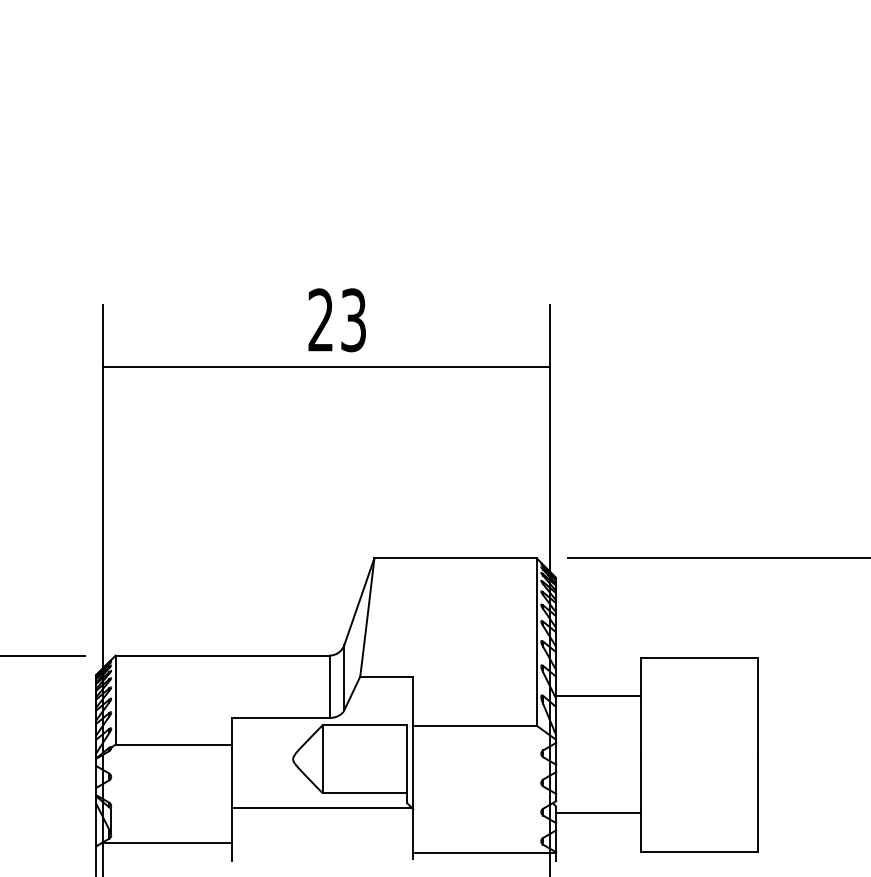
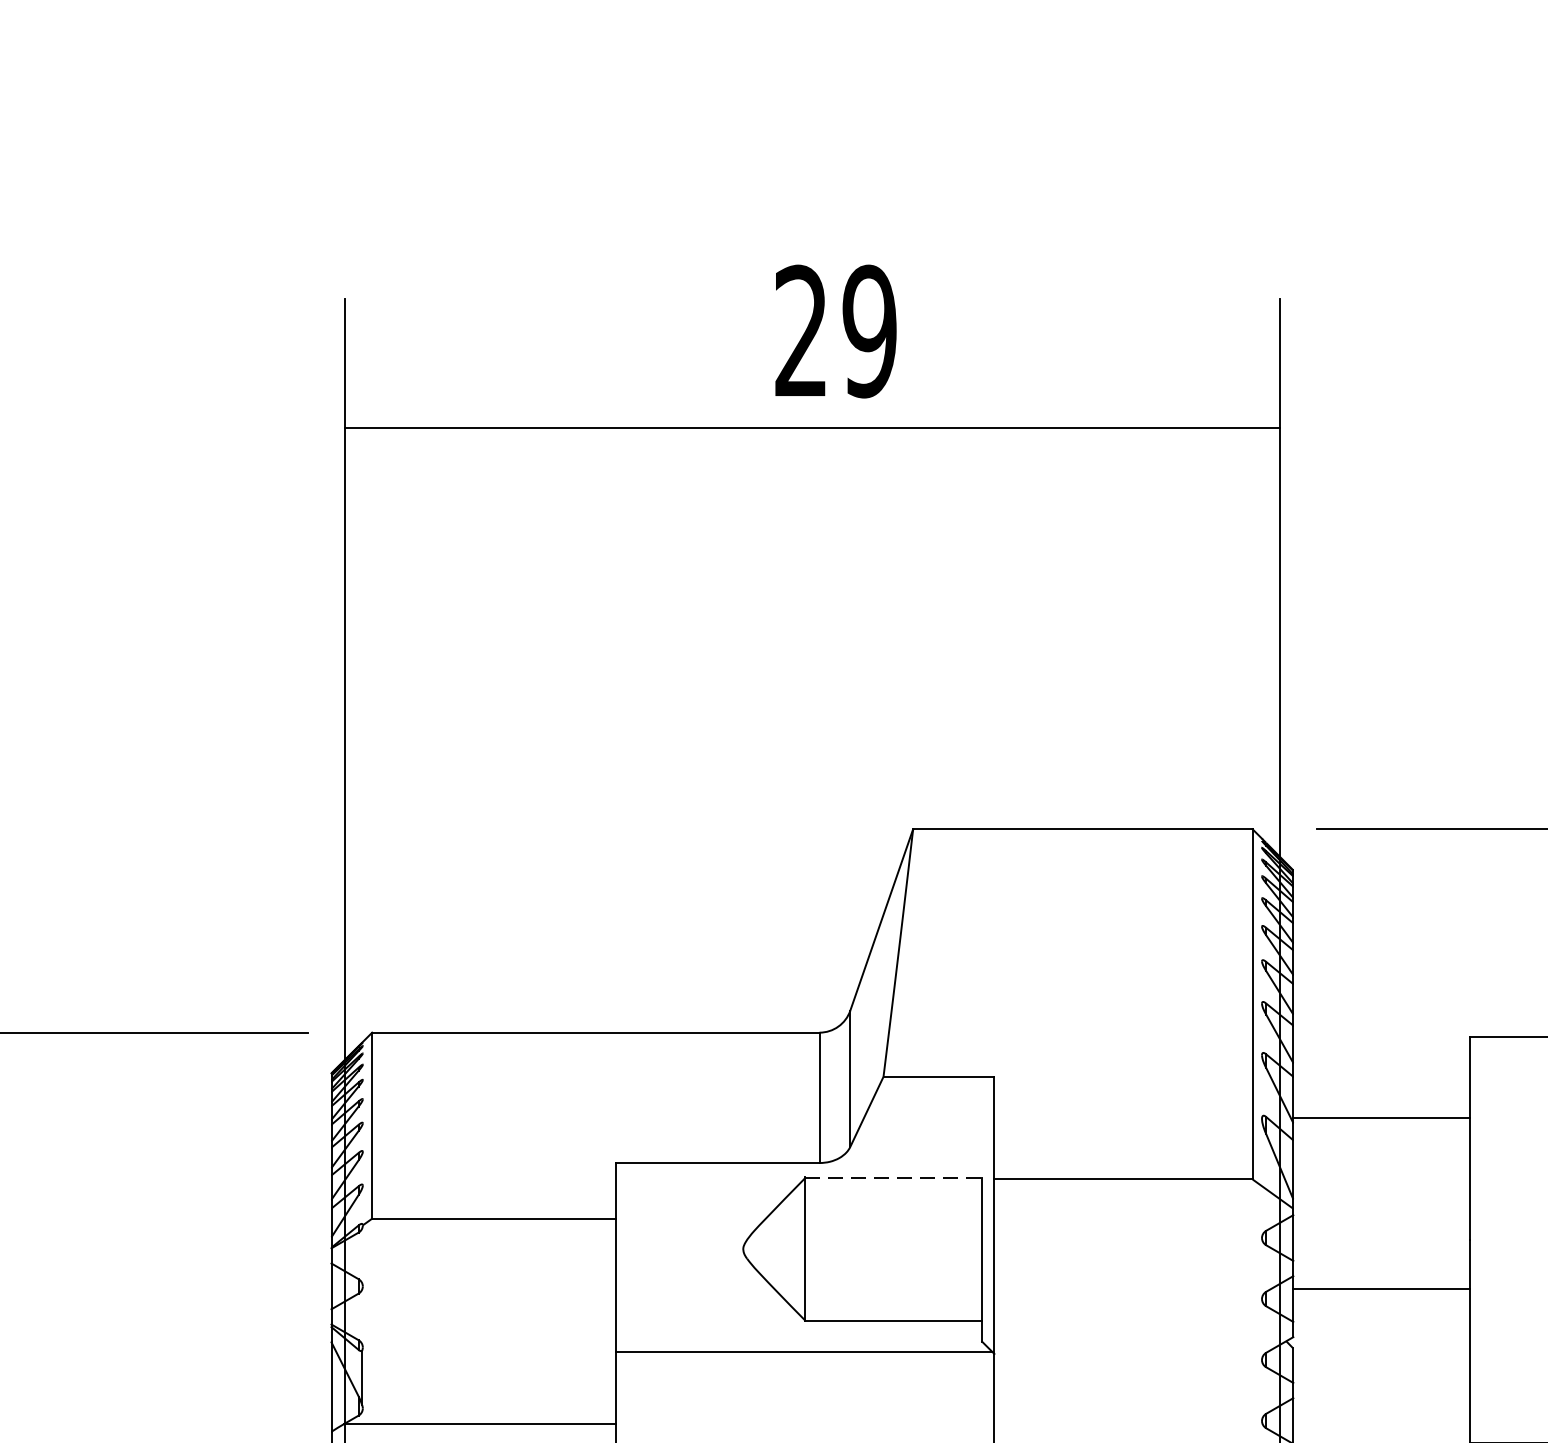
text: (353, 320) -> (869, 331), 23 -> 29
line: (365, 725) -> (894, 1178), solid -> dashed
line: (598, 813) -> (1381, 1289), moved

